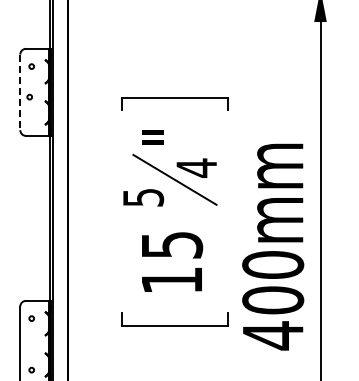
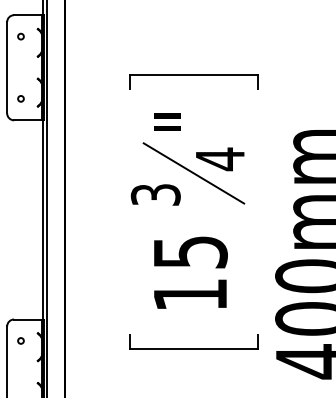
line: (20, 92) -> (7, 67), dashed -> solid
circle: (29, 96) -> (20, 98), moved
text: (142, 197) -> (154, 194), 5 -> 3

